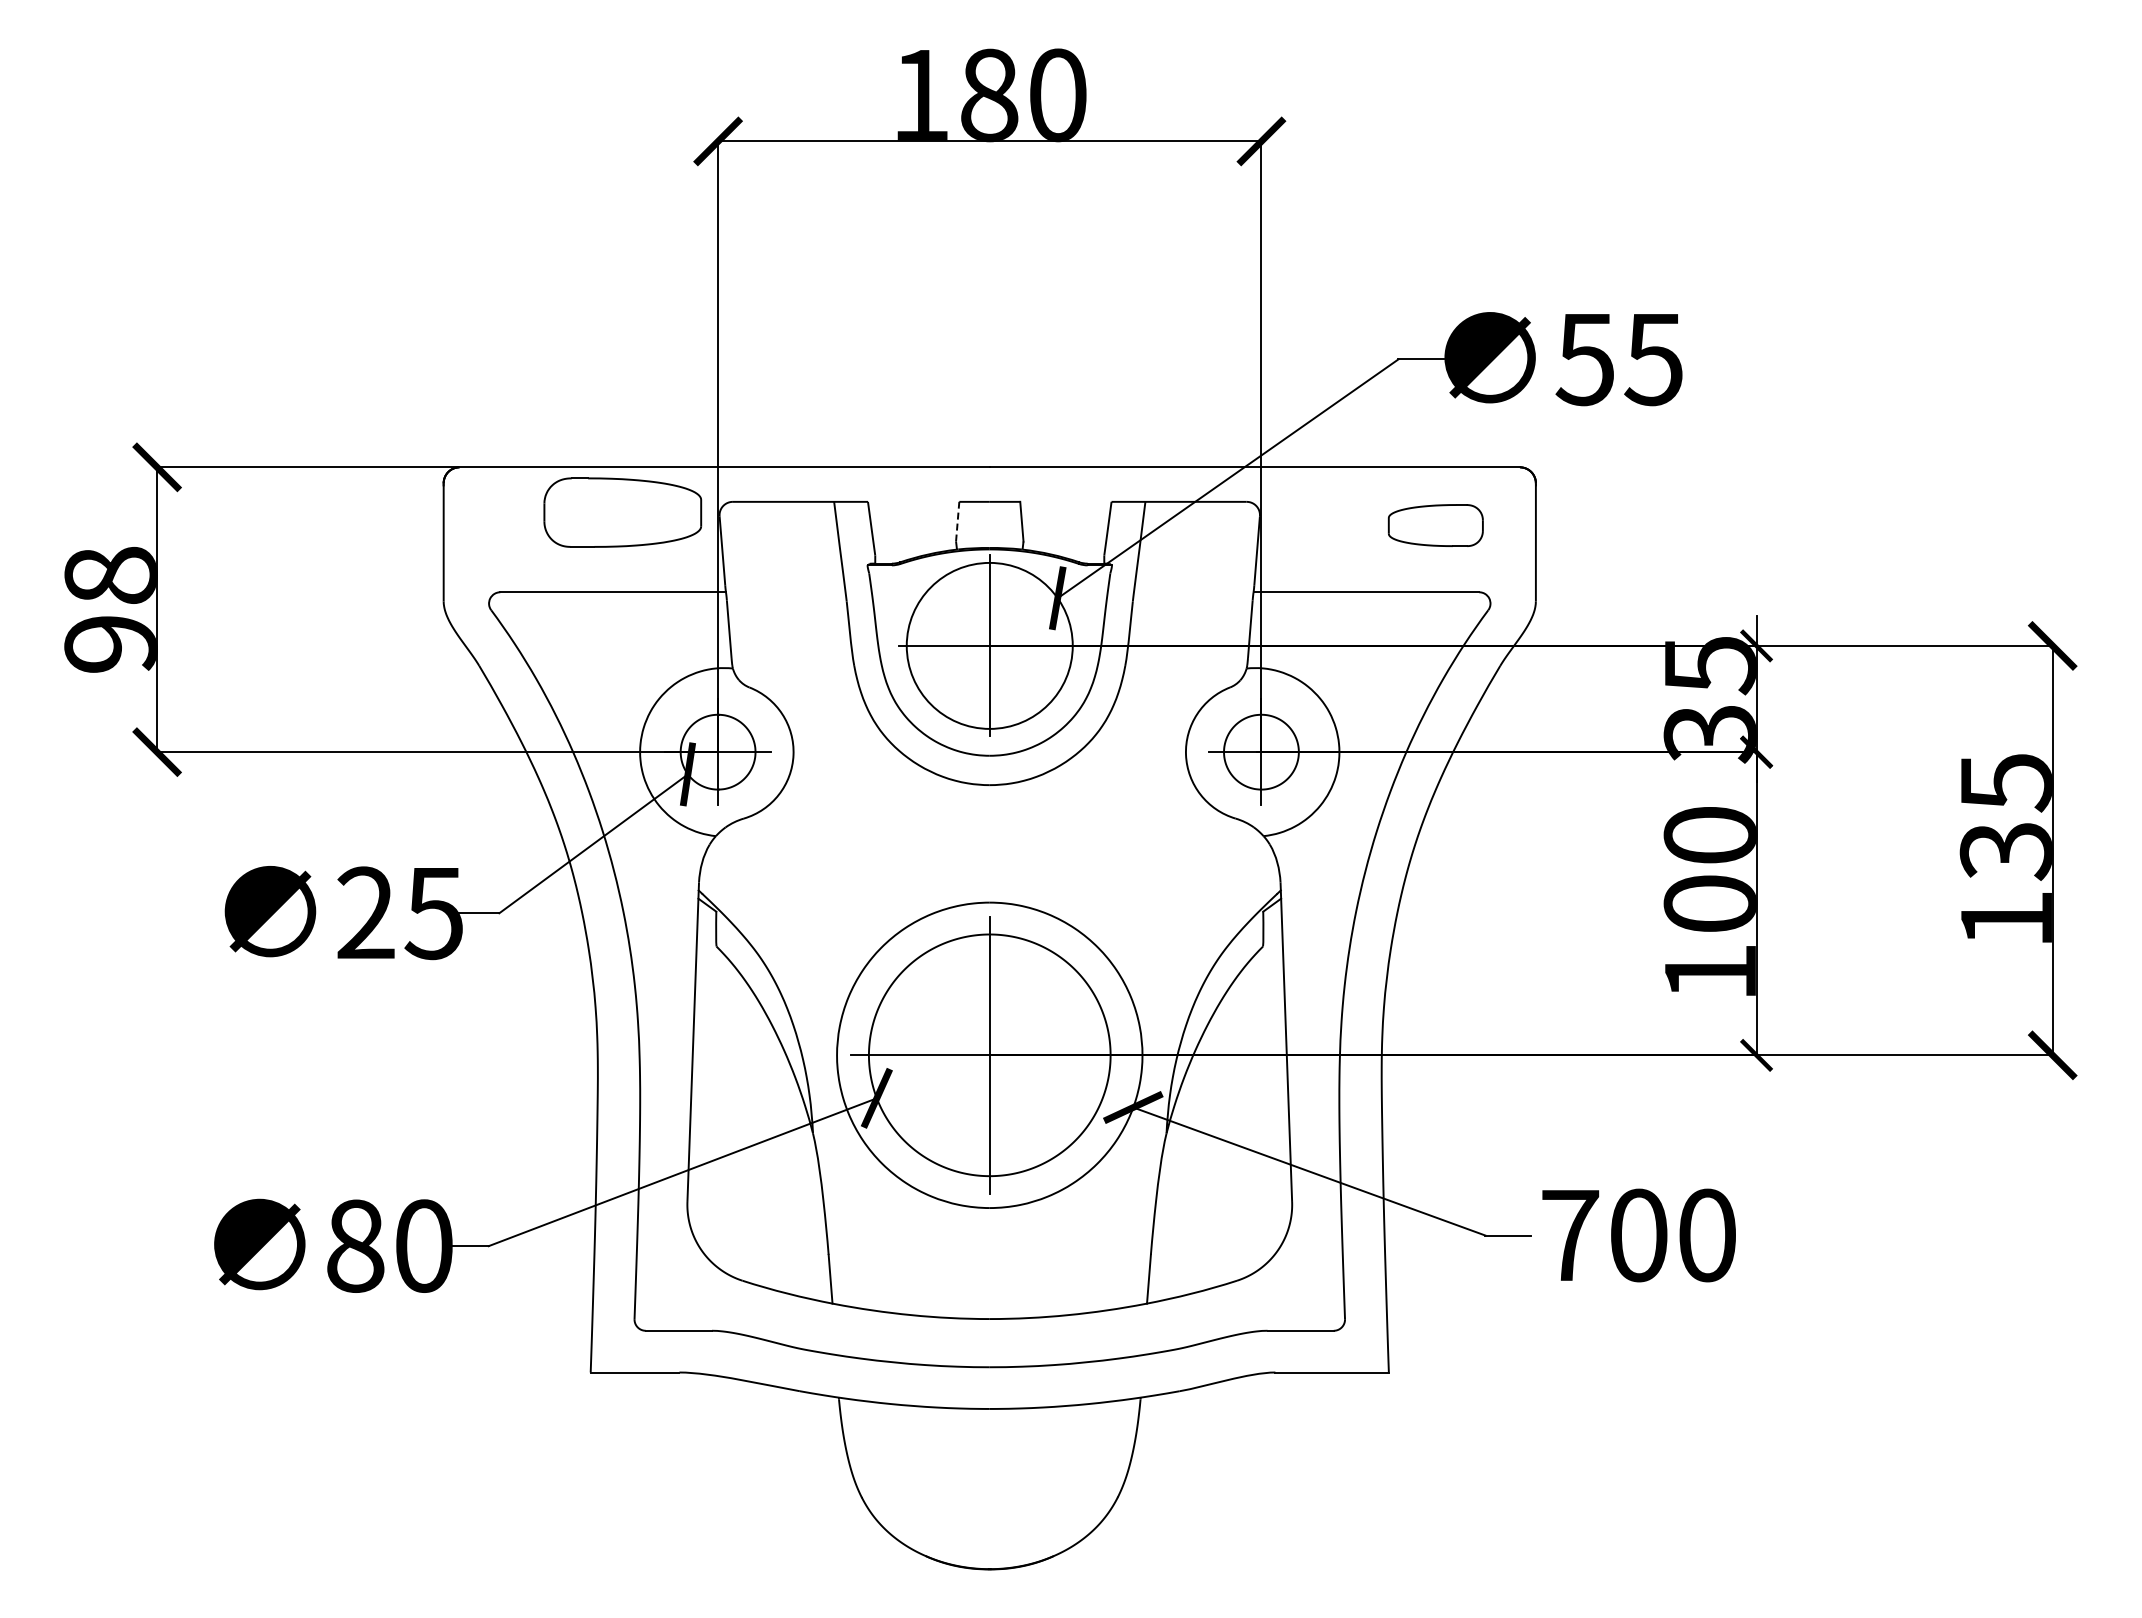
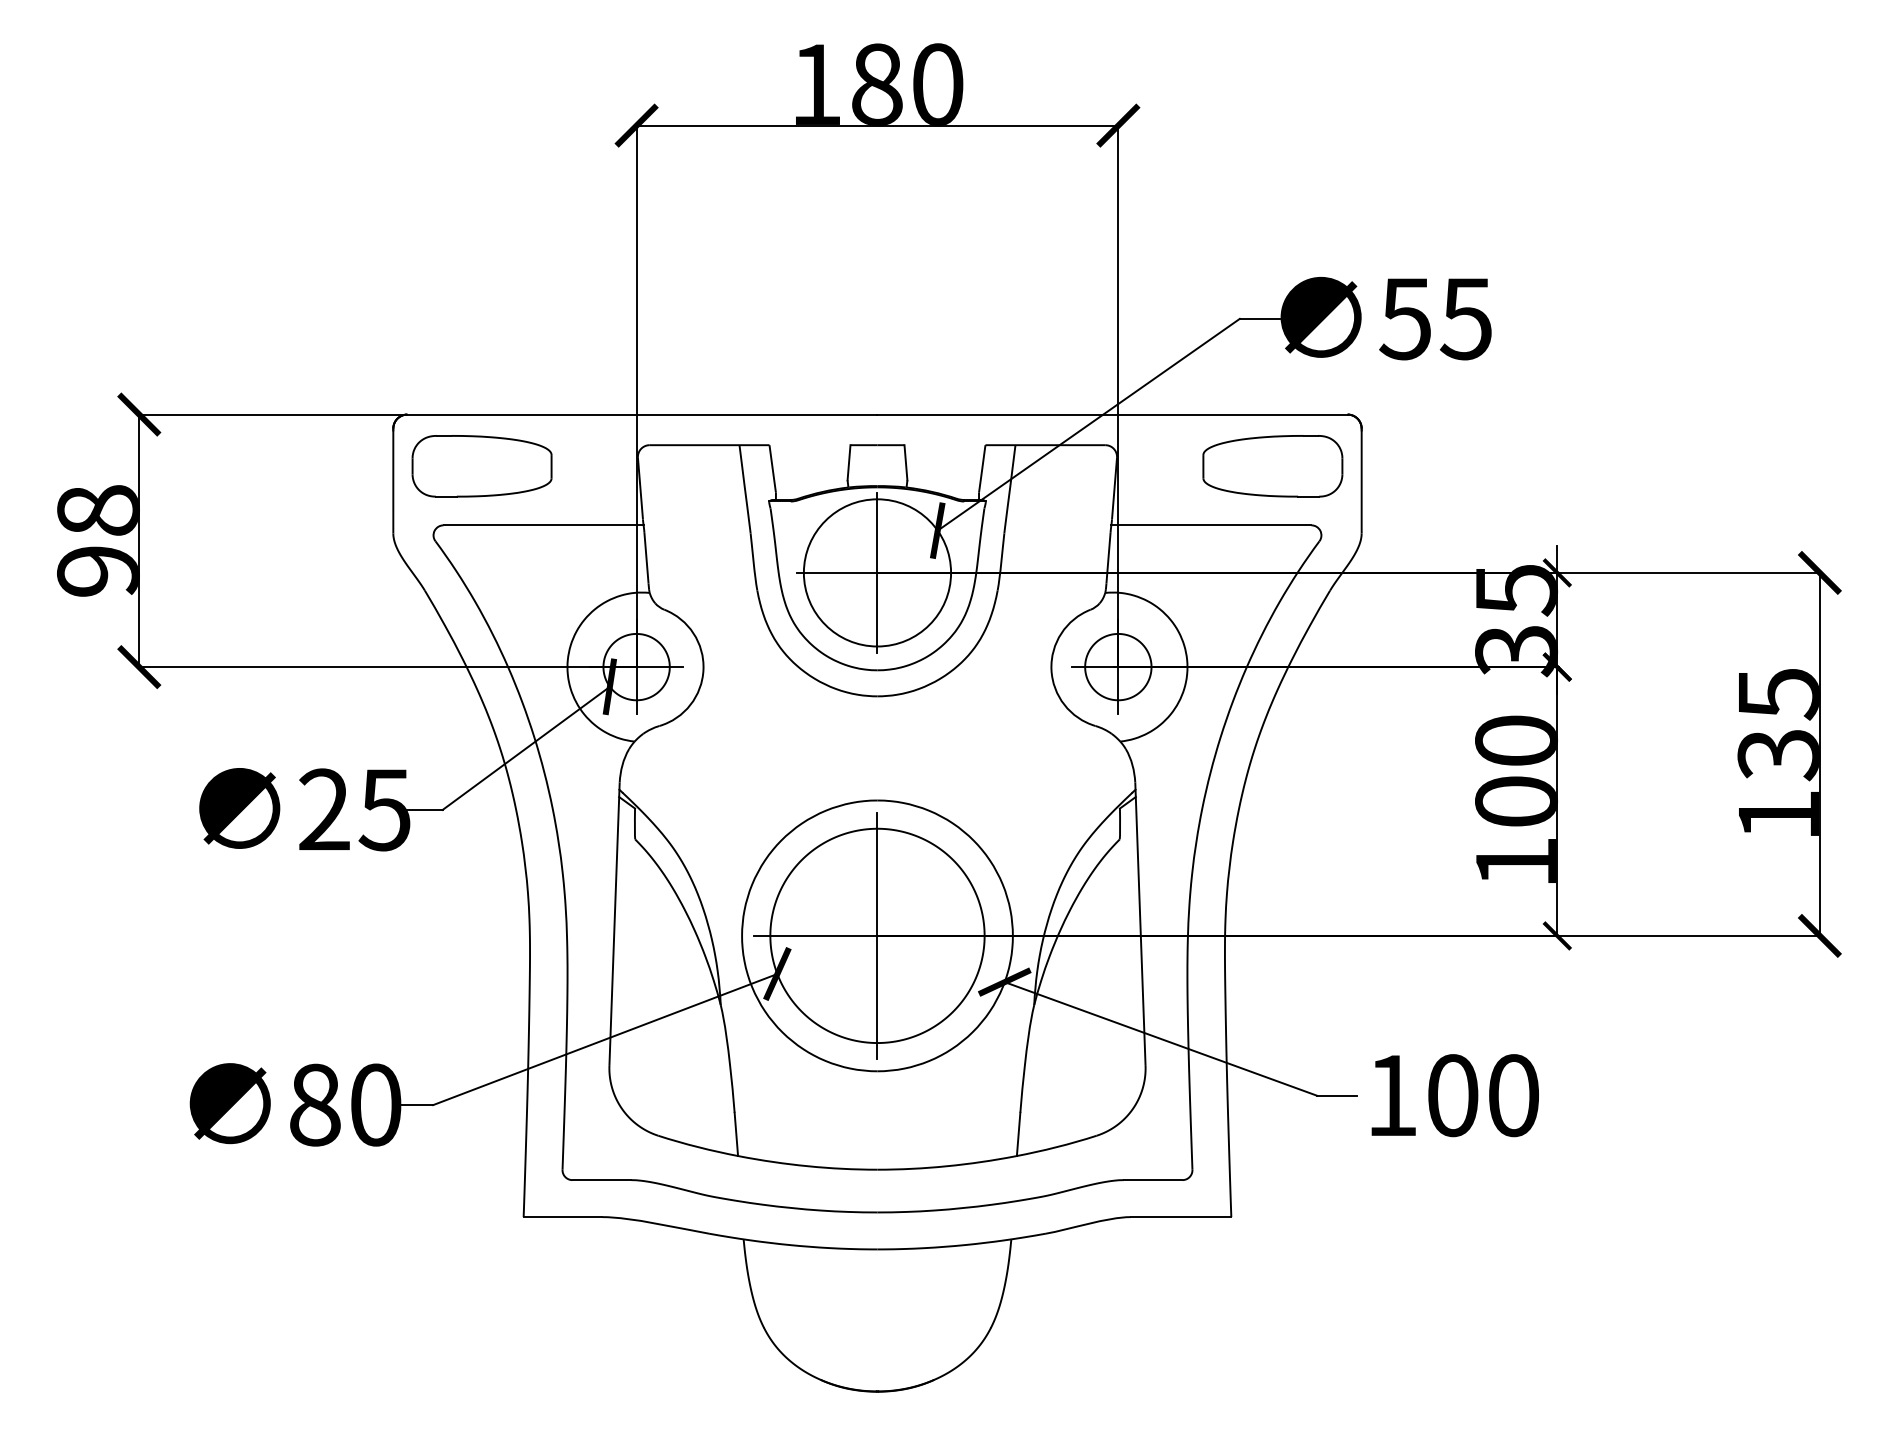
part: (622, 512) -> (481, 466), moved
line: (957, 521) -> (848, 462), dashed -> solid
part: (1435, 525) -> (1272, 466), size x1.67
text: (1570, 1235) -> (1392, 1095), 700 -> 100

